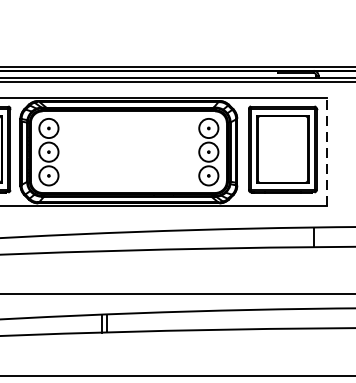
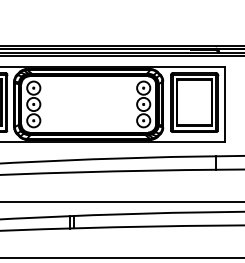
line: (327, 150) -> (225, 103), dashed -> solid

